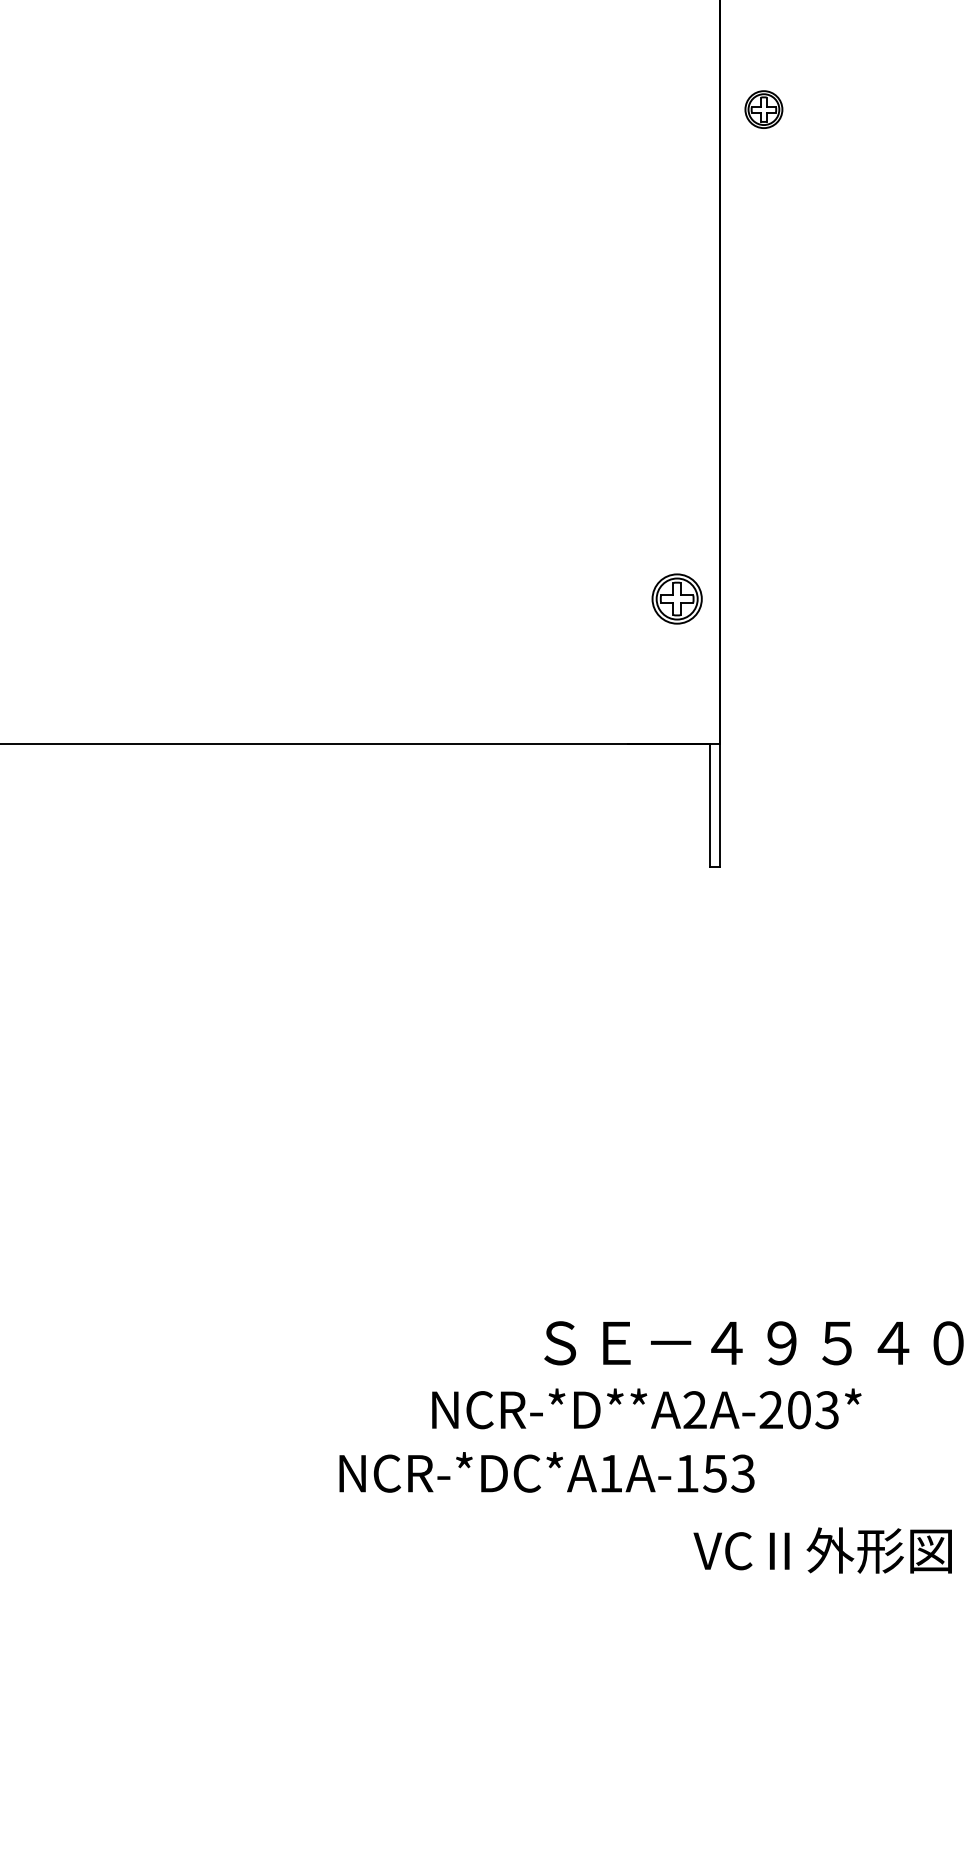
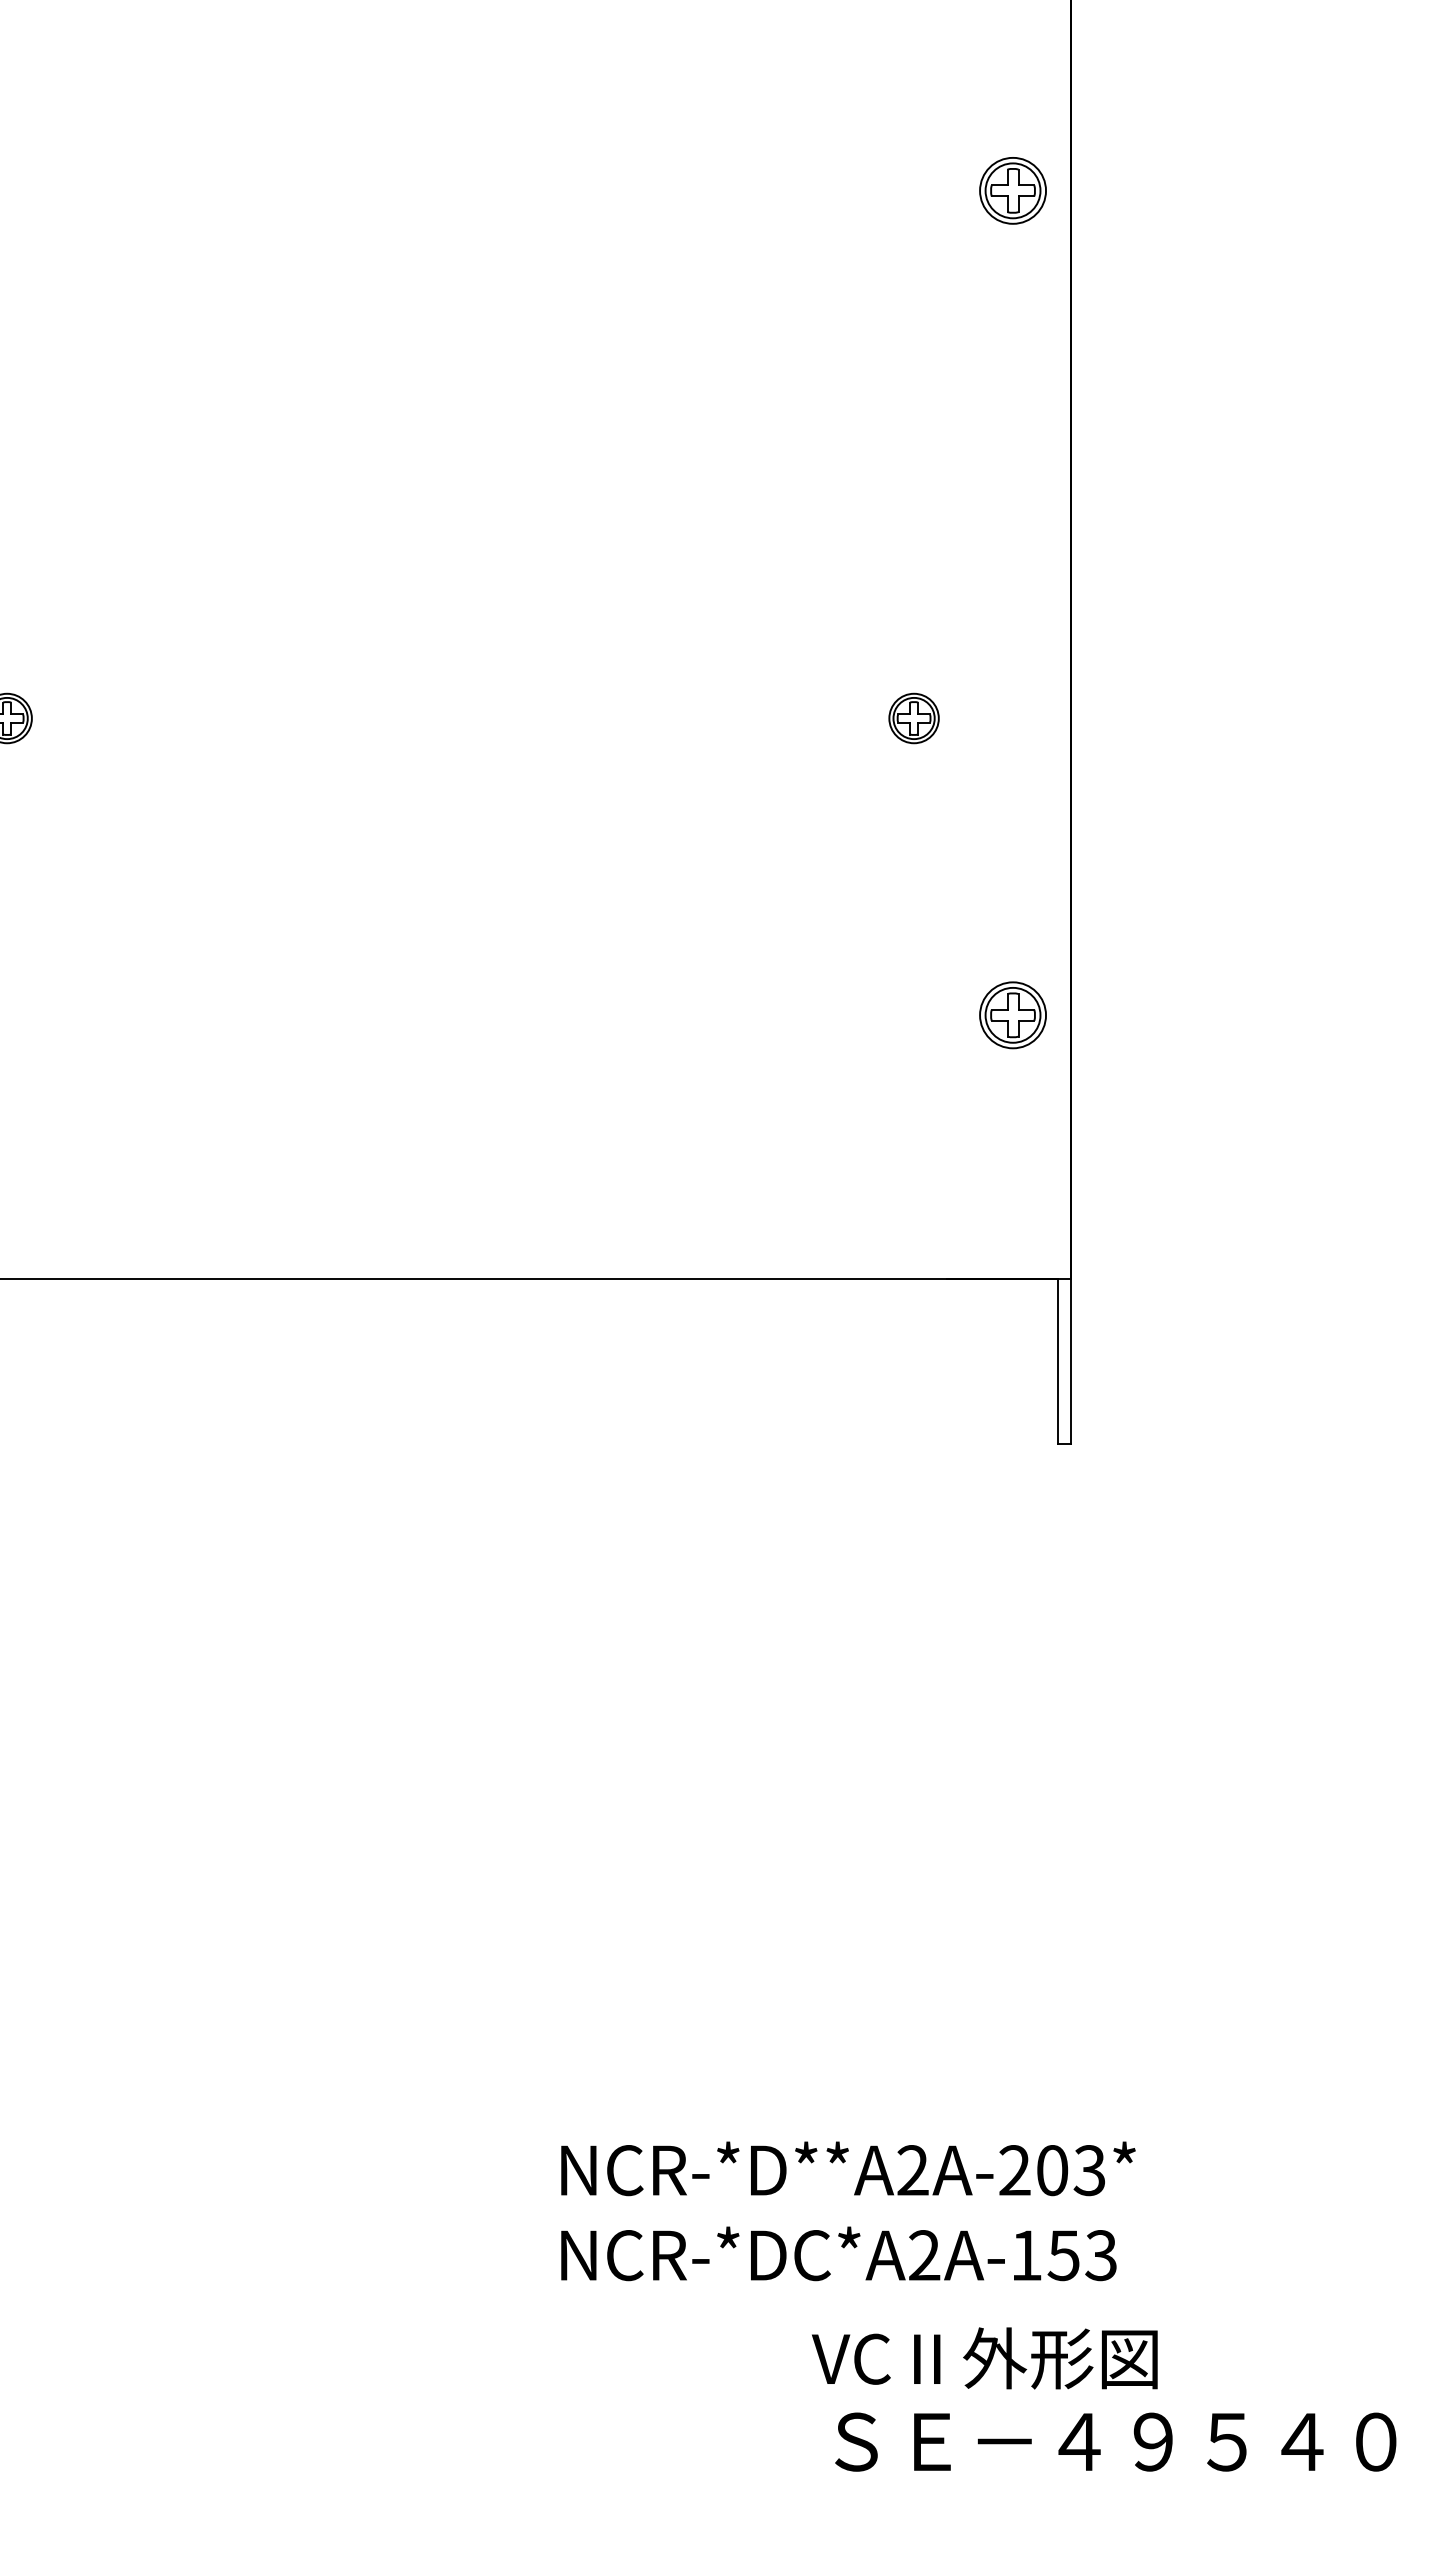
part: (763, 109) -> (913, 718), moved
part: (676, 599) -> (1012, 1015), moved
text: (753, 1342) -> (1115, 2441), moved
text: (646, 1408) -> (848, 2168), moved
text: (611, 1473) -> (924, 2255), NCR-*DC*A1A-153 -> NCR-*DC*A2A-153
text: (822, 1550) -> (984, 2358), moved

